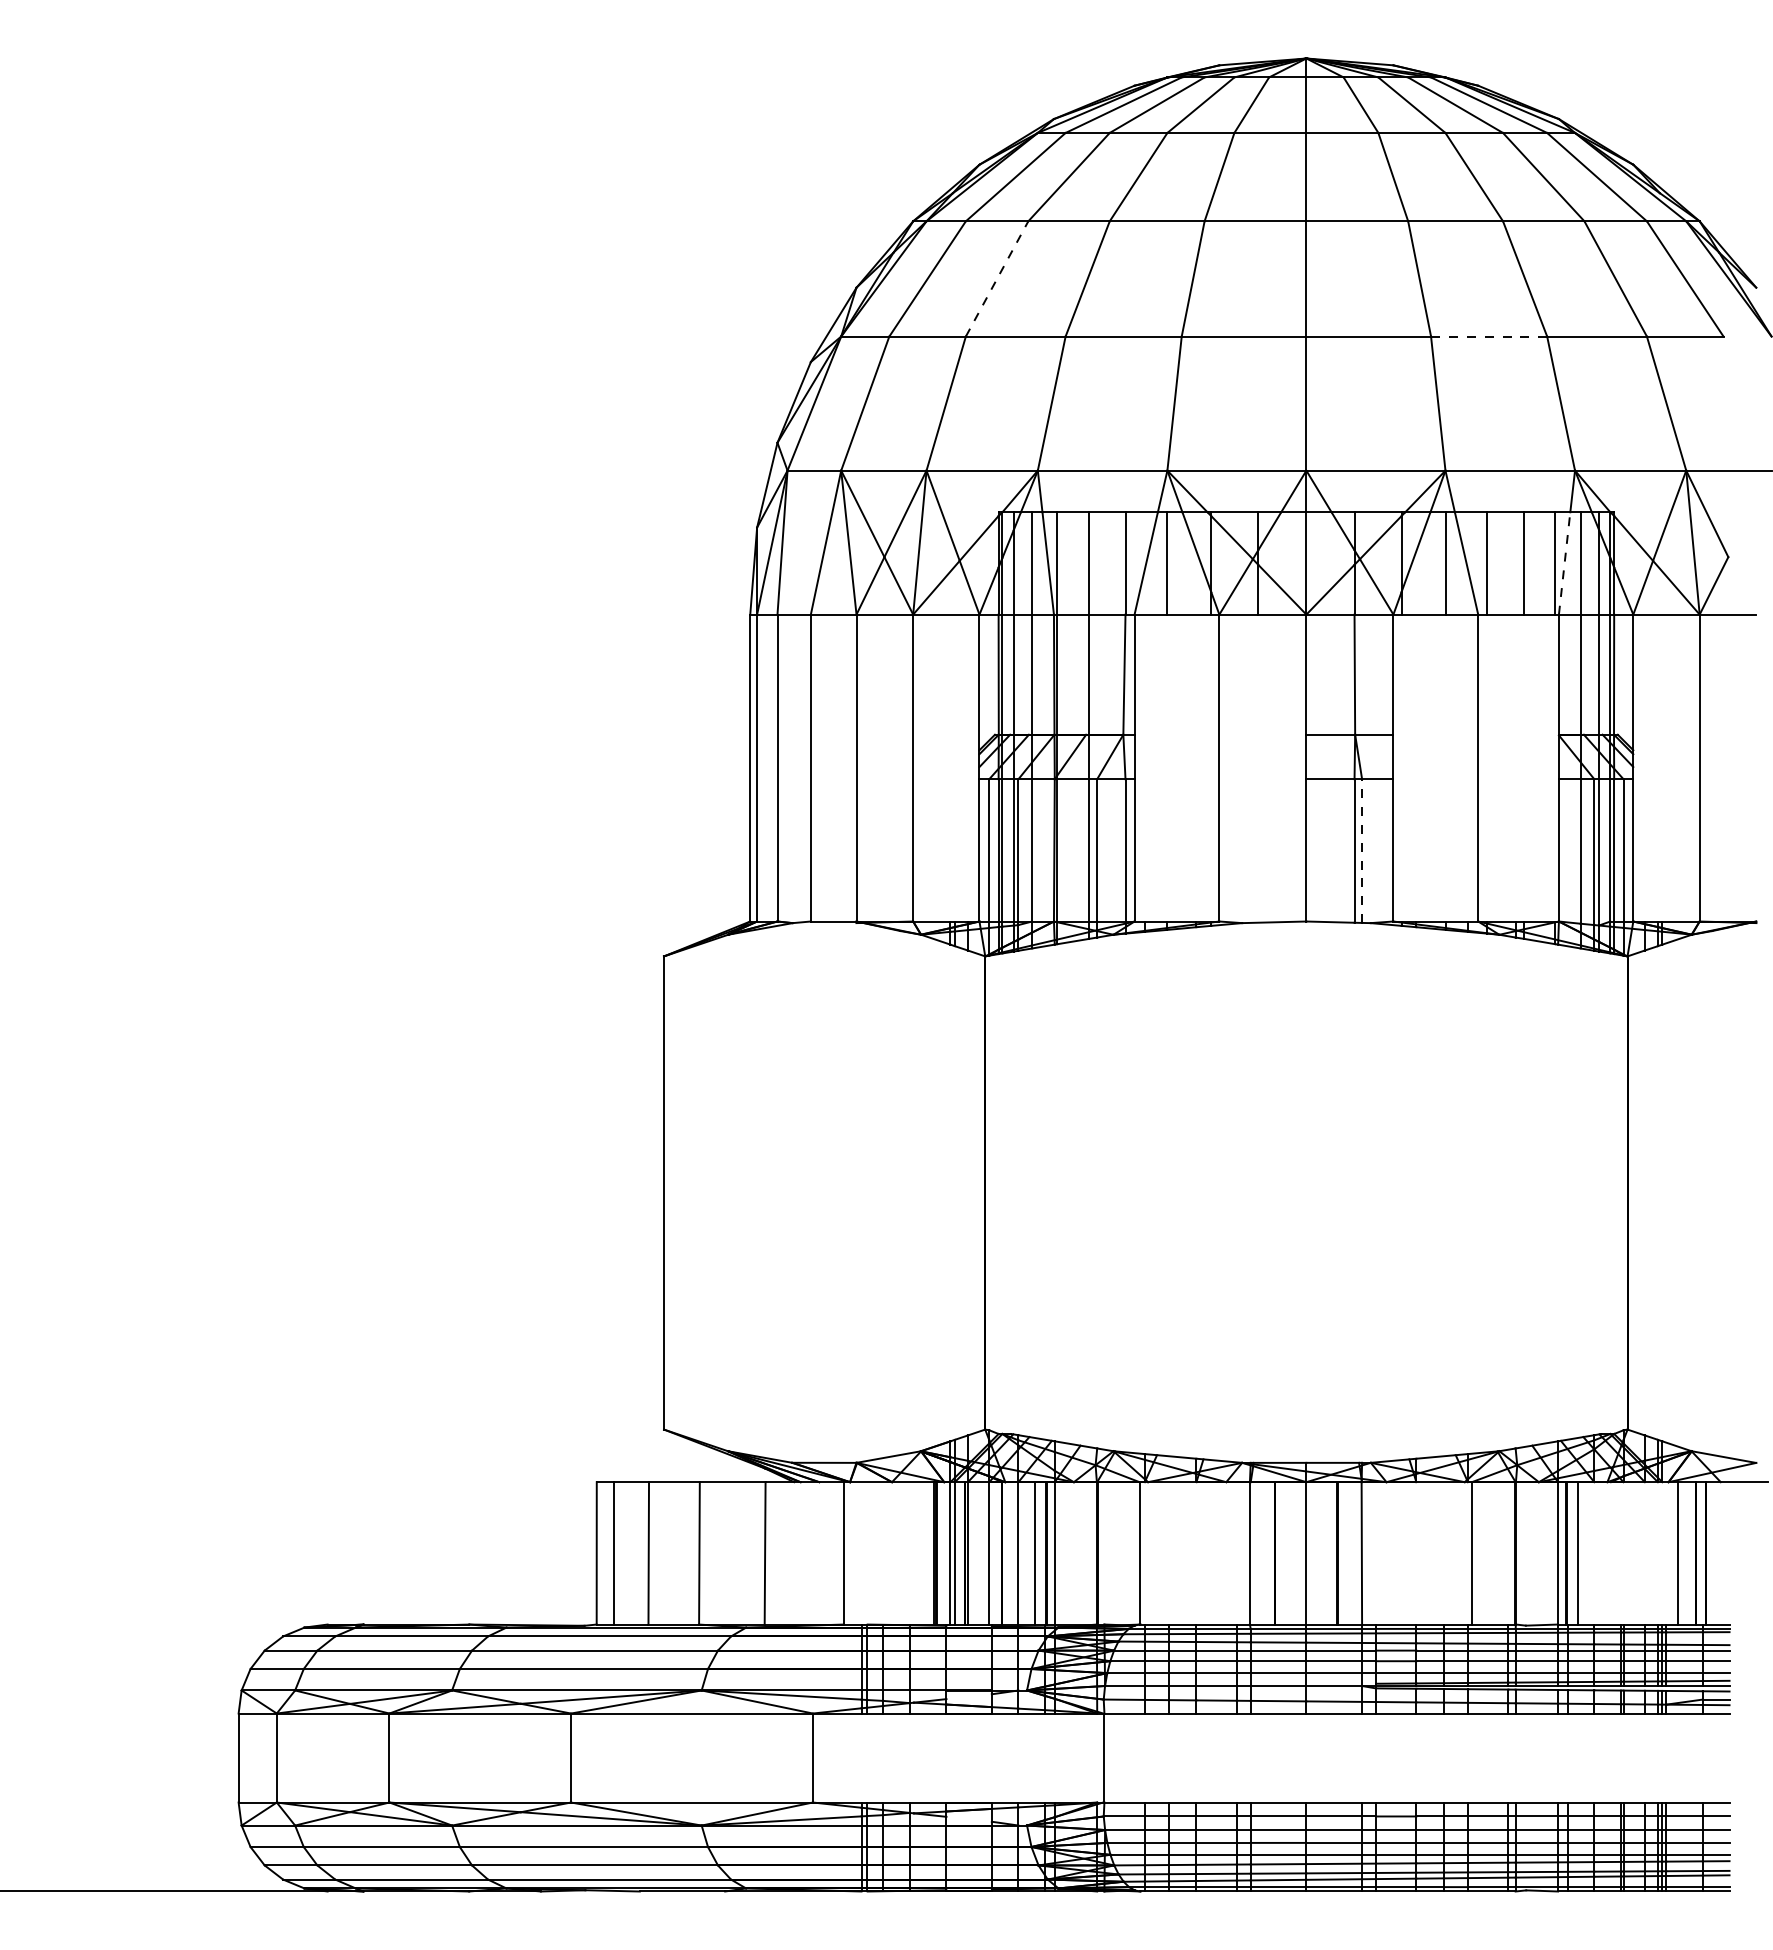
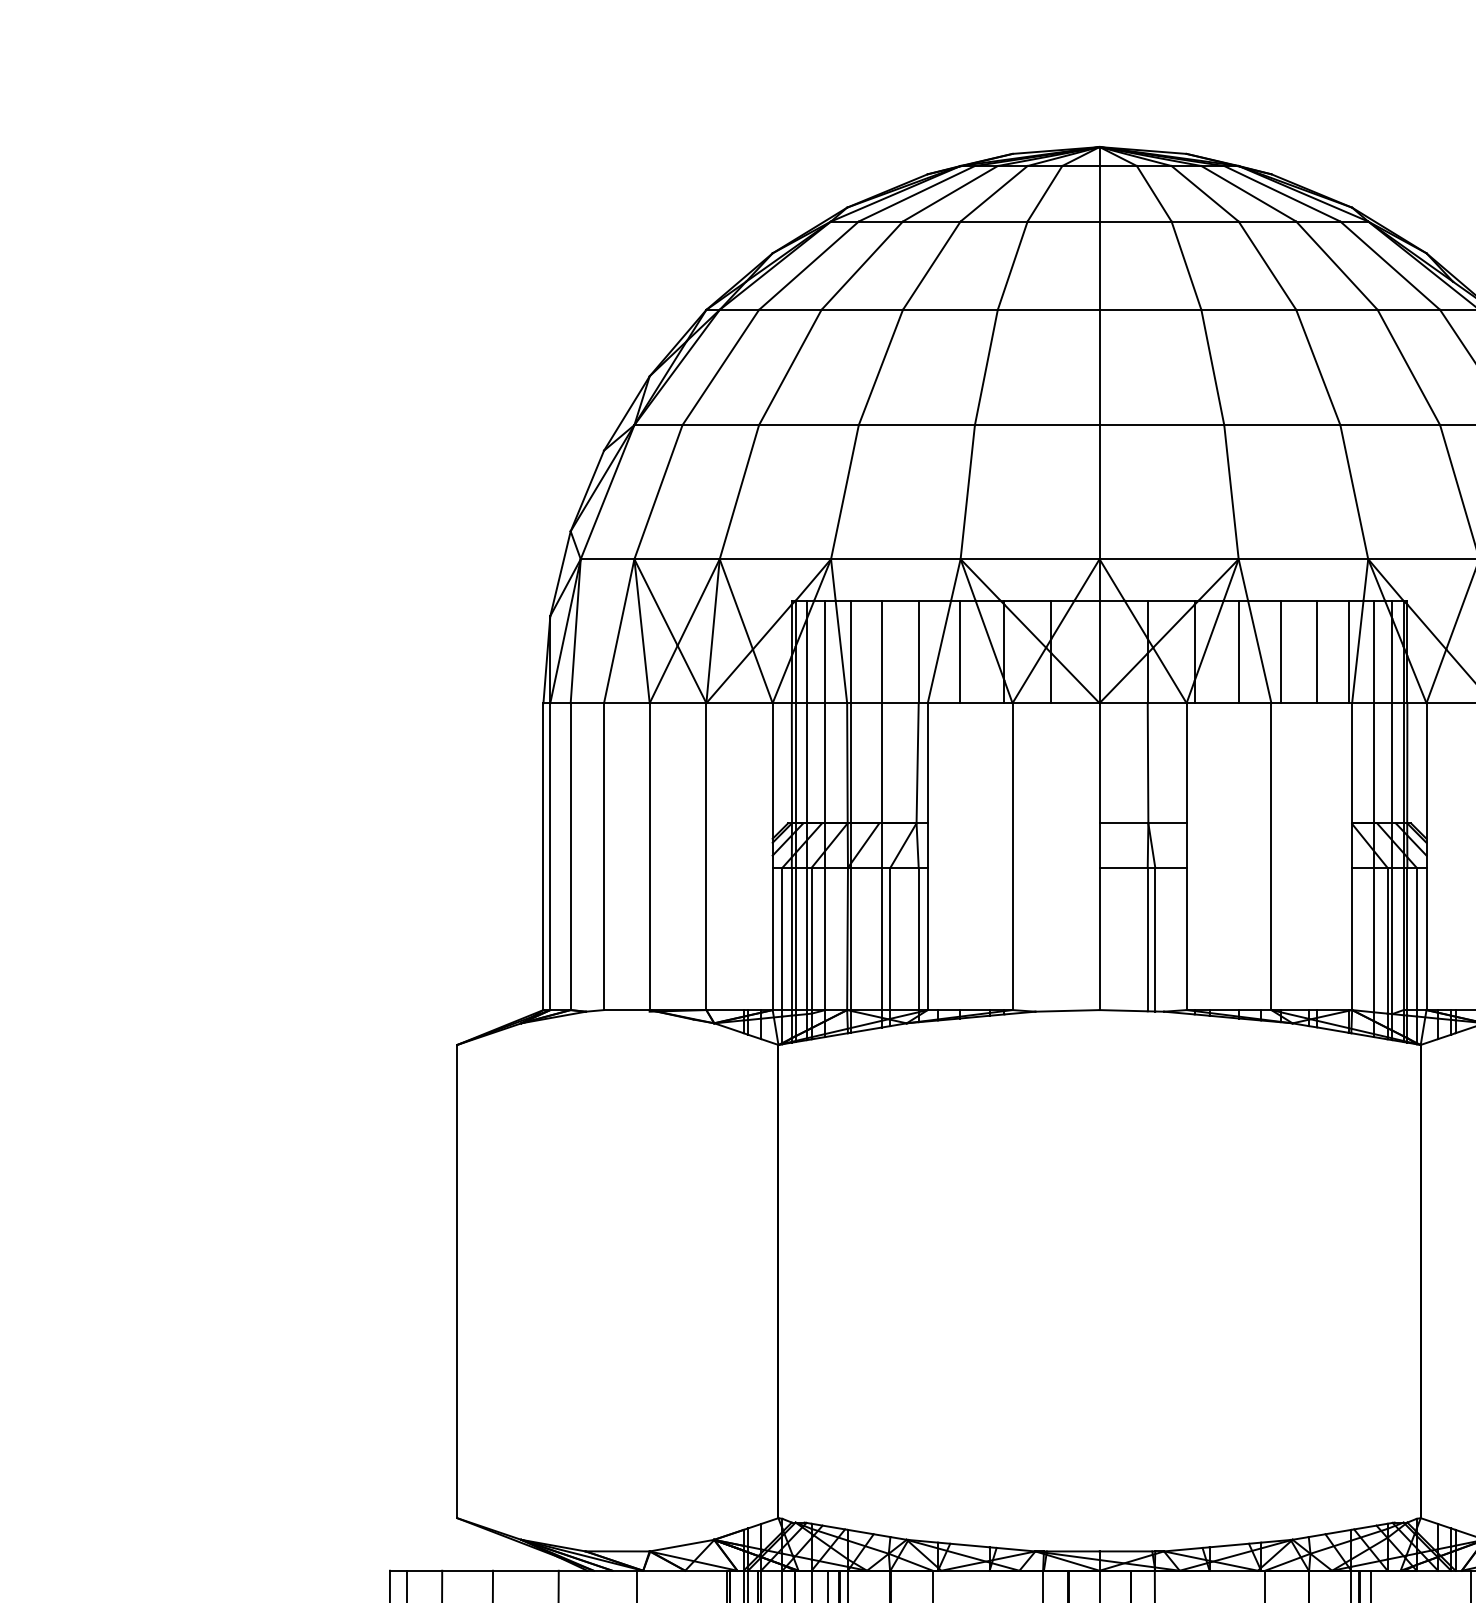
line: (997, 278) -> (790, 367), dashed -> solid
line: (1488, 336) -> (1281, 425), dashed -> solid
line: (1564, 562) -> (1357, 651), dashed -> solid
line: (1362, 851) -> (1155, 940), dashed -> solid

